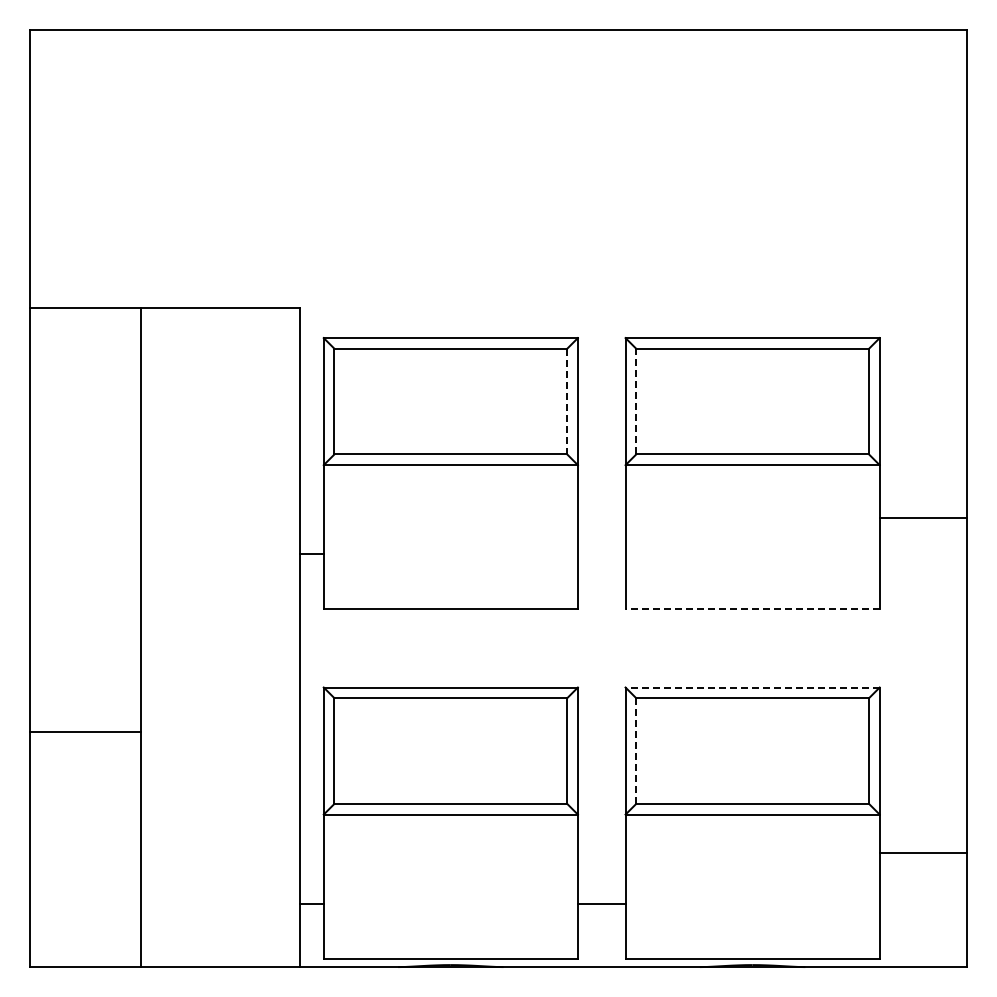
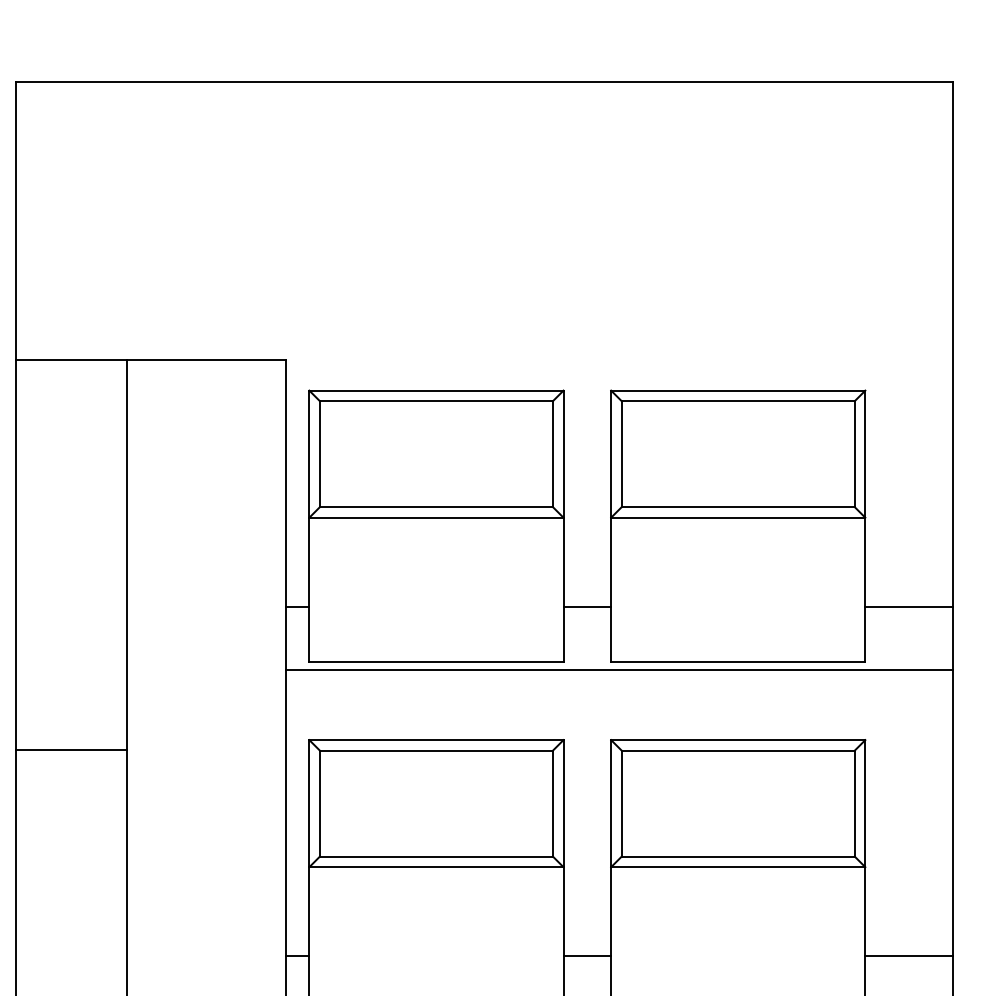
line: (567, 401) -> (553, 454), dashed -> solid
line: (636, 401) -> (622, 454), dashed -> solid
line: (923, 518) -> (909, 607), moved
line: (601, 554) -> (587, 607), added
line: (752, 609) -> (738, 662), dashed -> solid
line: (633, 617) -> (619, 670), added
line: (752, 687) -> (738, 740), dashed -> solid
line: (85, 732) -> (71, 750), moved
line: (636, 751) -> (622, 804), dashed -> solid
line: (923, 852) -> (909, 956), moved

